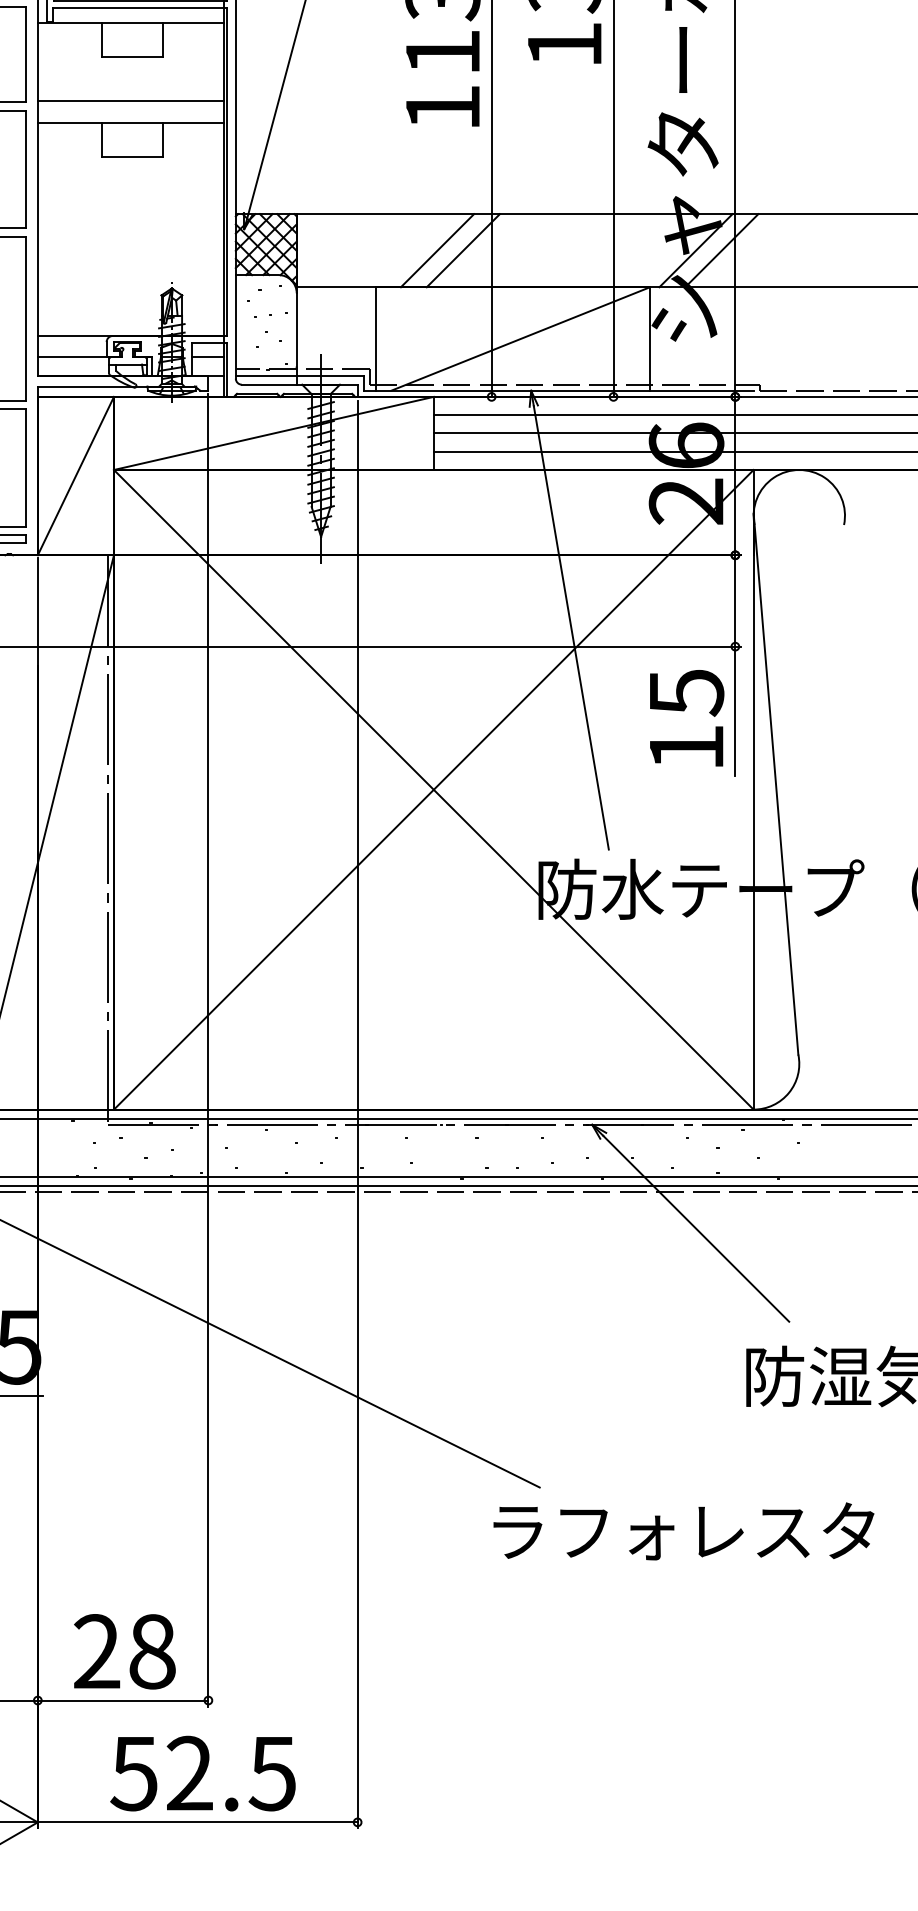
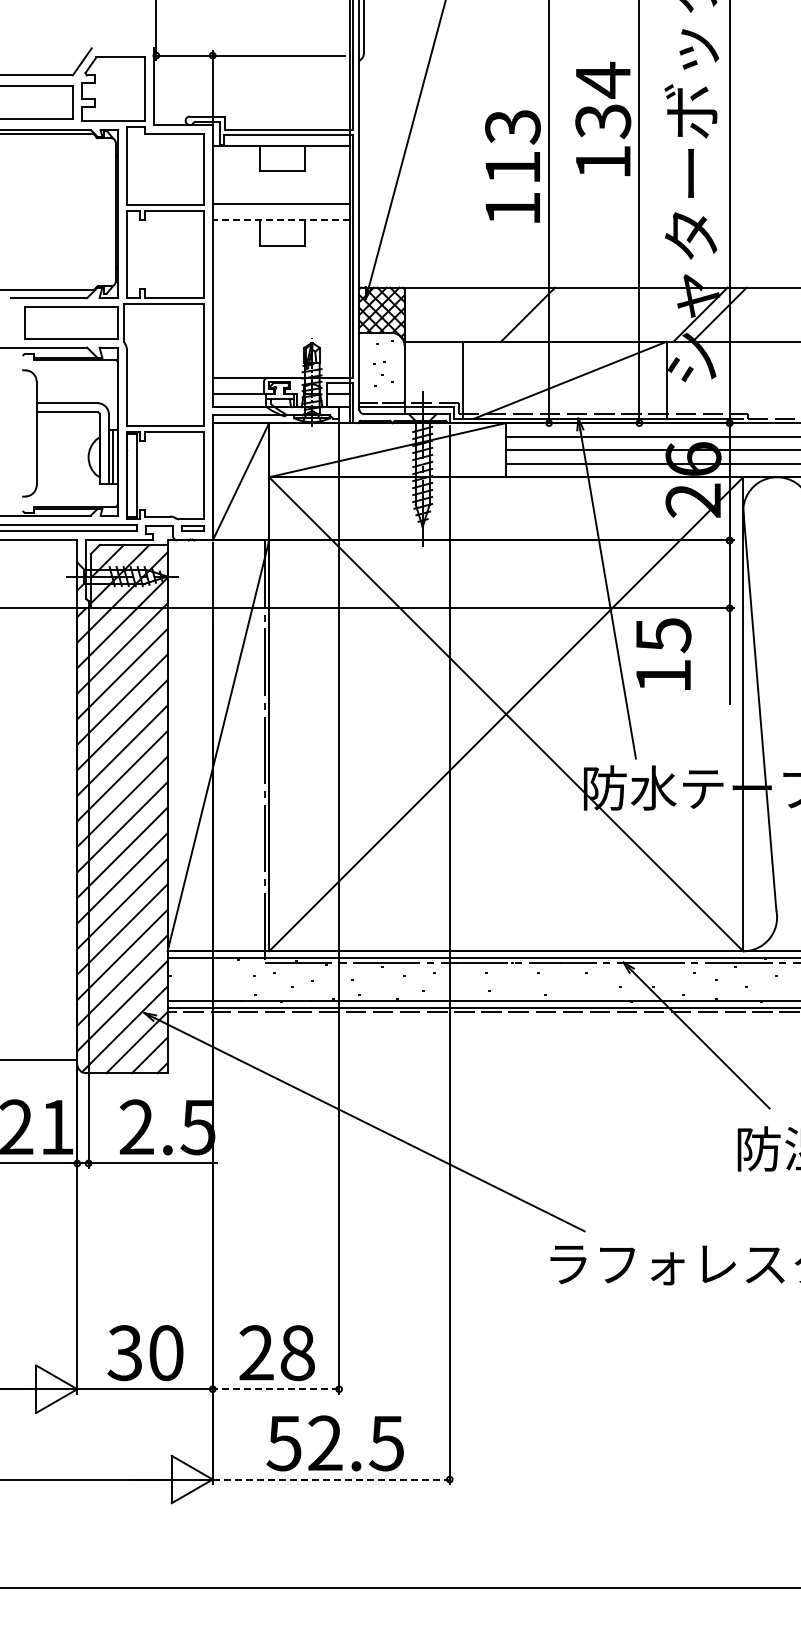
line: (130, 123) -> (281, 220), solid -> dashed
line: (436, 250) -> (508, 314), removed
text: (686, 717) -> (663, 653), moved
line: (122, 1700) -> (275, 1389), solid -> dashed
line: (198, 1822) -> (331, 1479), solid -> dashed

